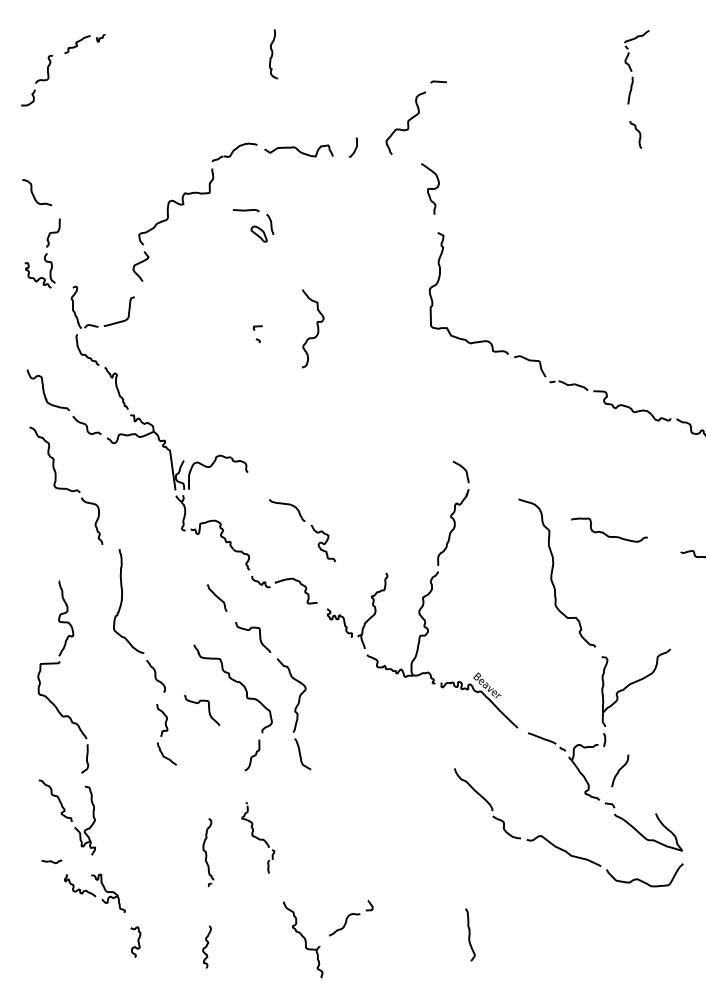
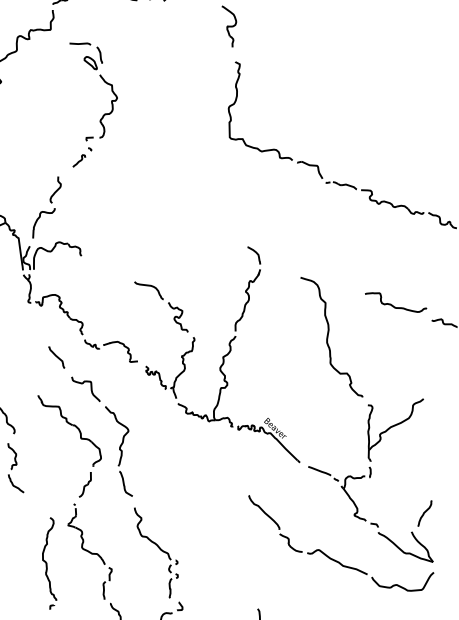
curve: (317, 328) -> (112, 106), moved
curve: (244, 355) -> (78, 161), added
part: (205, 412) -> (47, 207), added
part: (303, 521) -> (162, 299), moved
curve: (607, 534) -> (394, 306), moved
curve: (208, 709) -> (49, 447), removed
curve: (620, 770) -> (425, 513), moved
part: (343, 834) -> (158, 548), added
part: (257, 837) -> (89, 551), size x1.67
part: (208, 852) -> (49, 563), size x1.67

